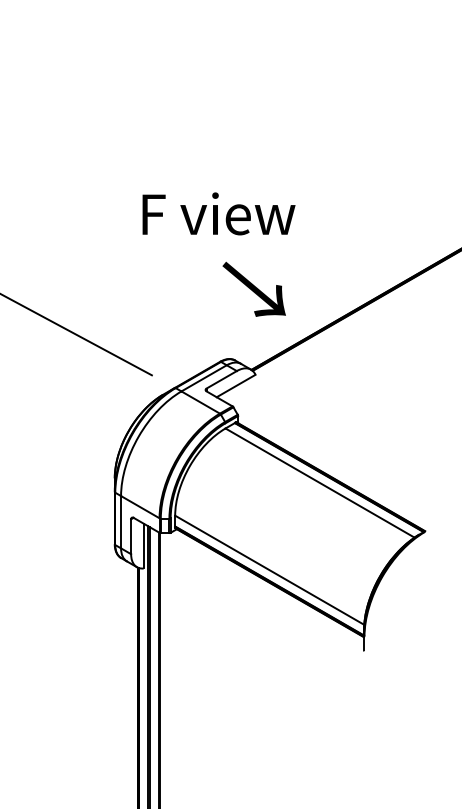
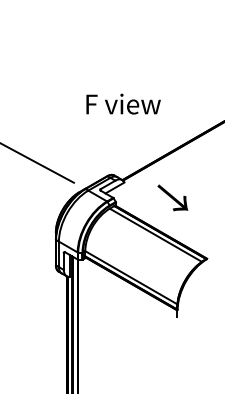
text: (218, 212) -> (123, 103), moved
text: (253, 288) -> (172, 197), moved

